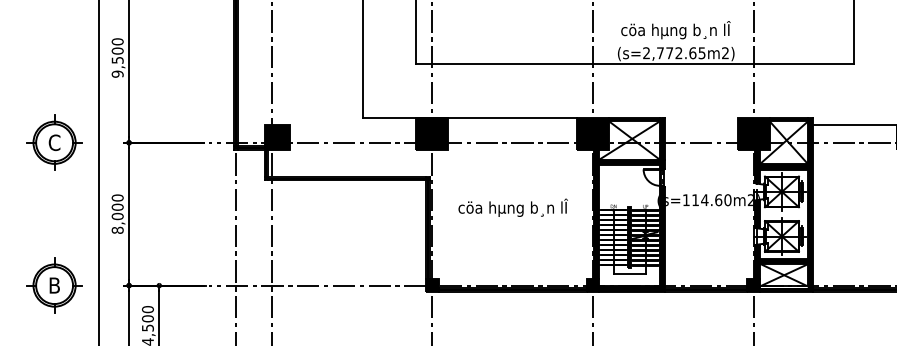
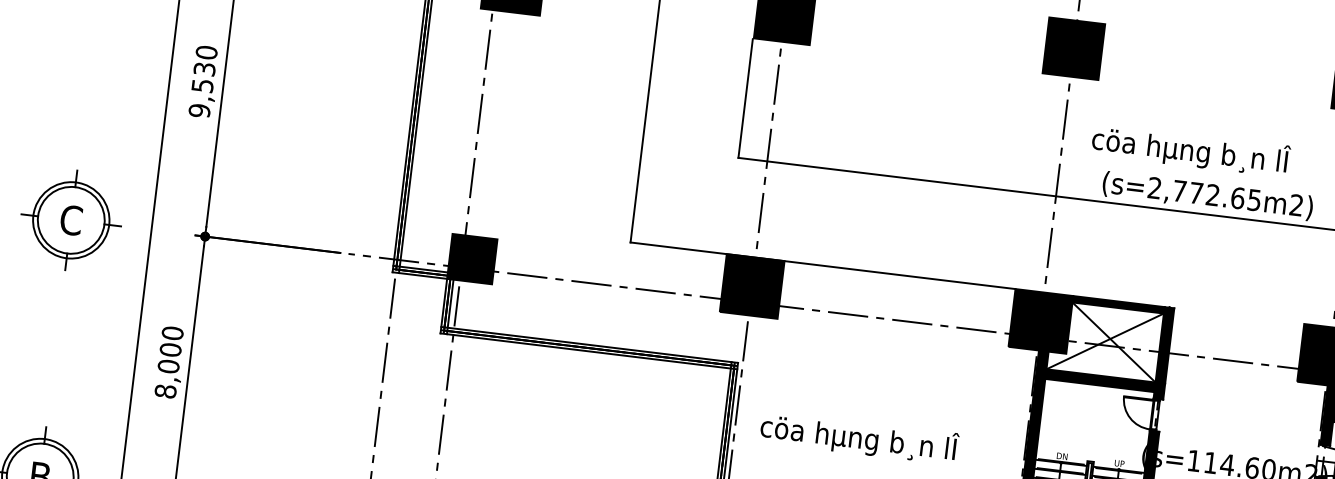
text: (675, 30) -> (1190, 150), moved
text: (117, 50) -> (204, 68), 9,500 -> 9,530
text: (512, 207) -> (858, 437), moved

